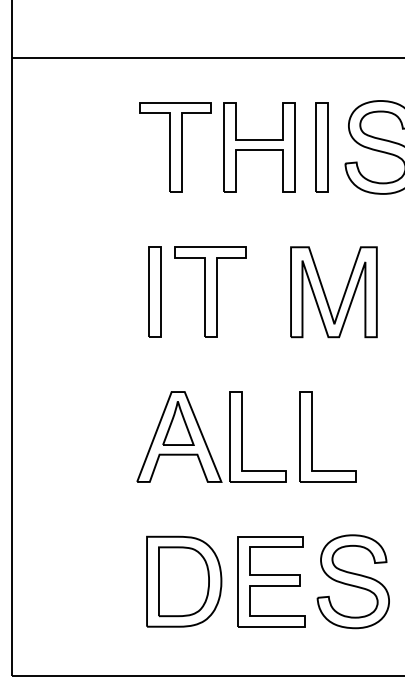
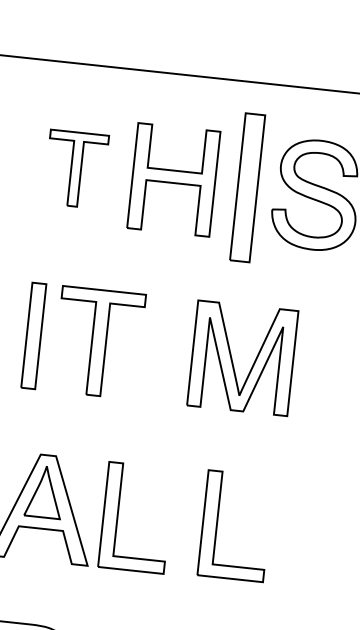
part: (175, 147) -> (75, 169), size x0.7
part: (321, 147) -> (246, 187), size x1.4
part: (312, 436) -> (217, 523), moved

